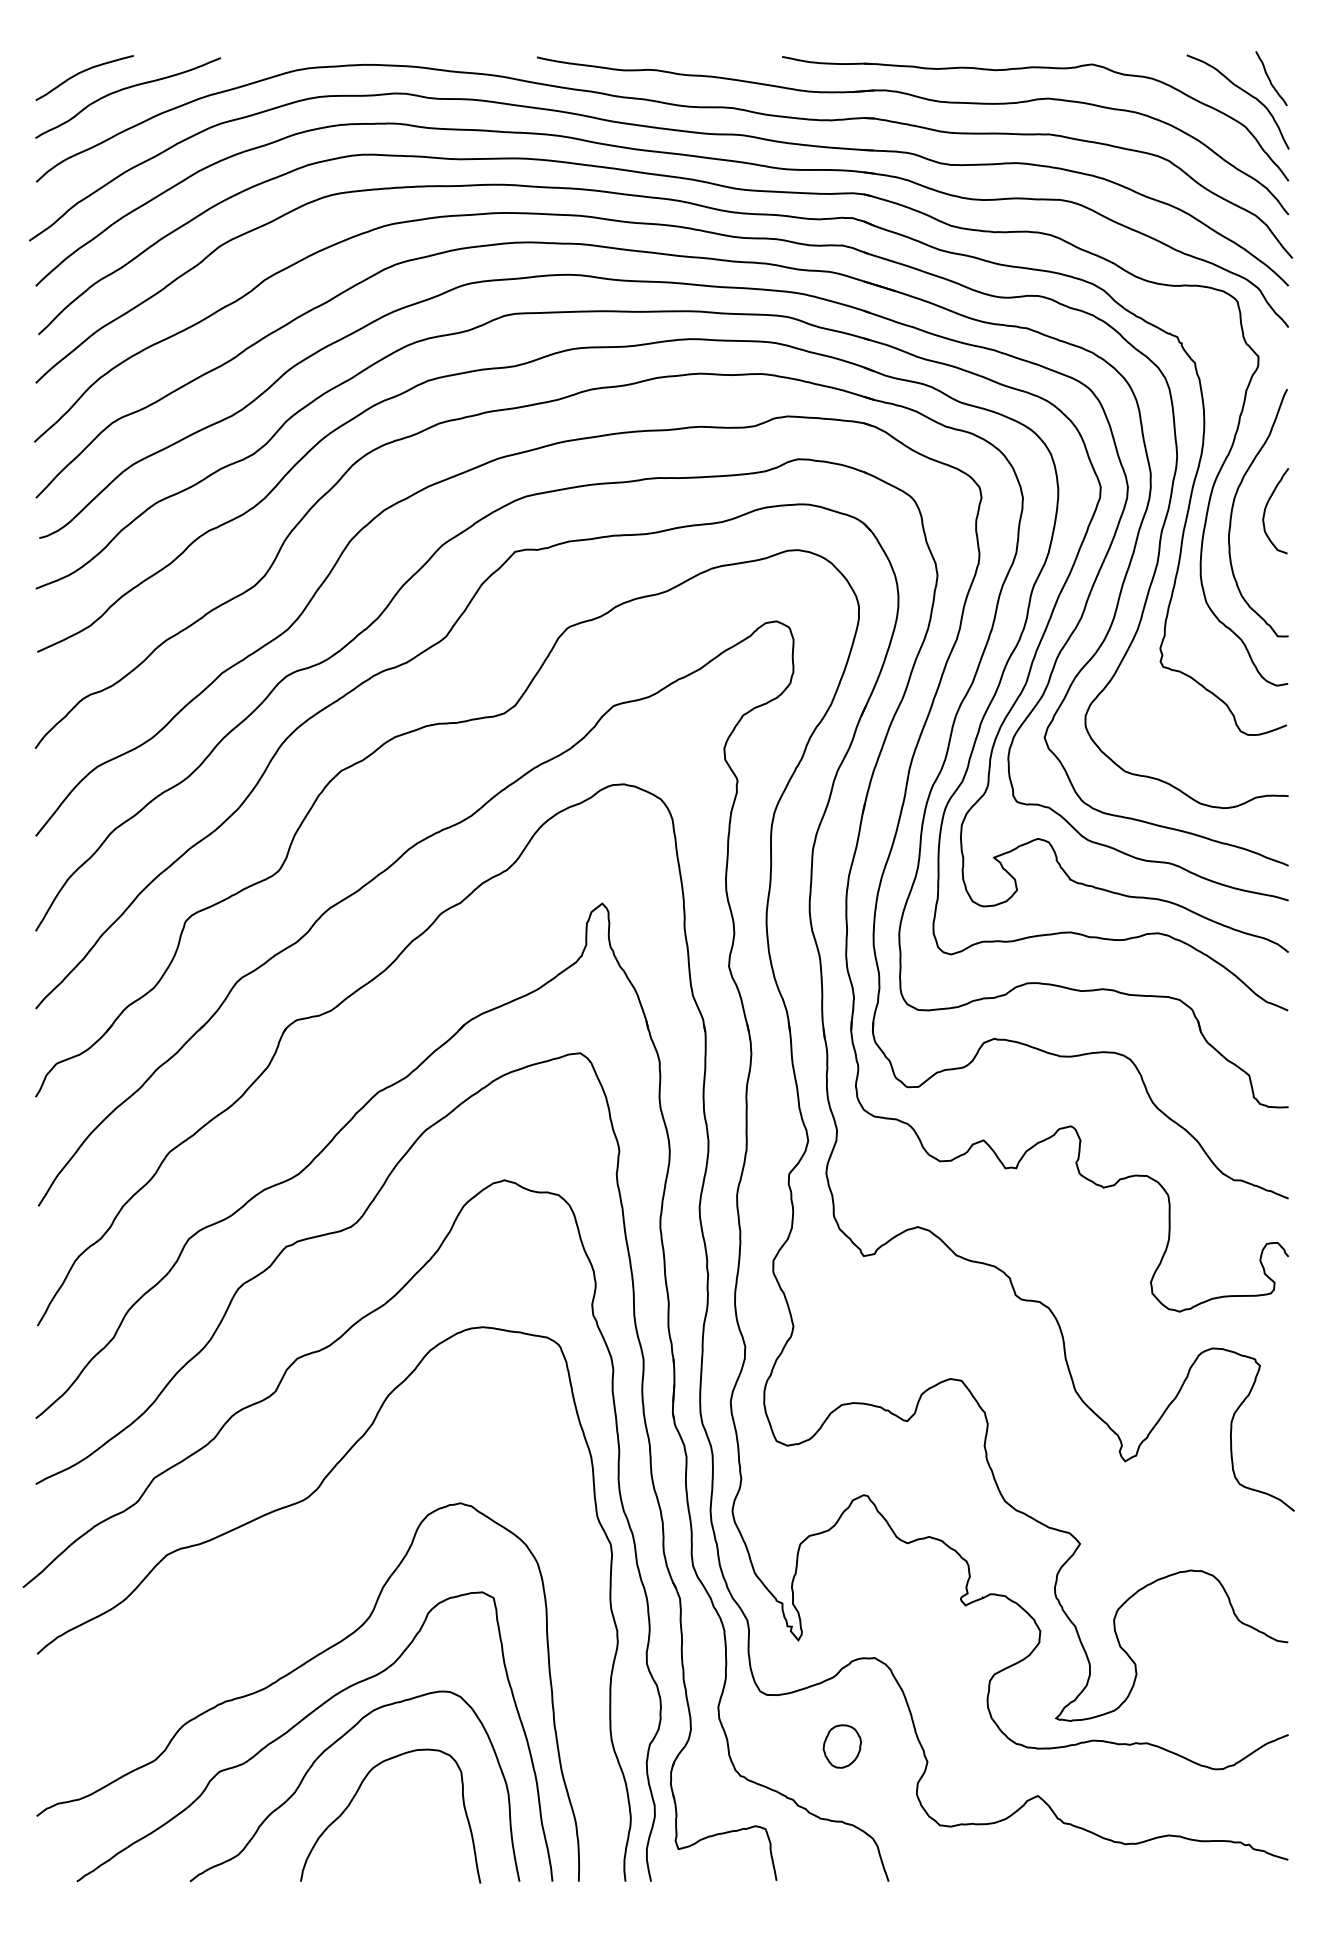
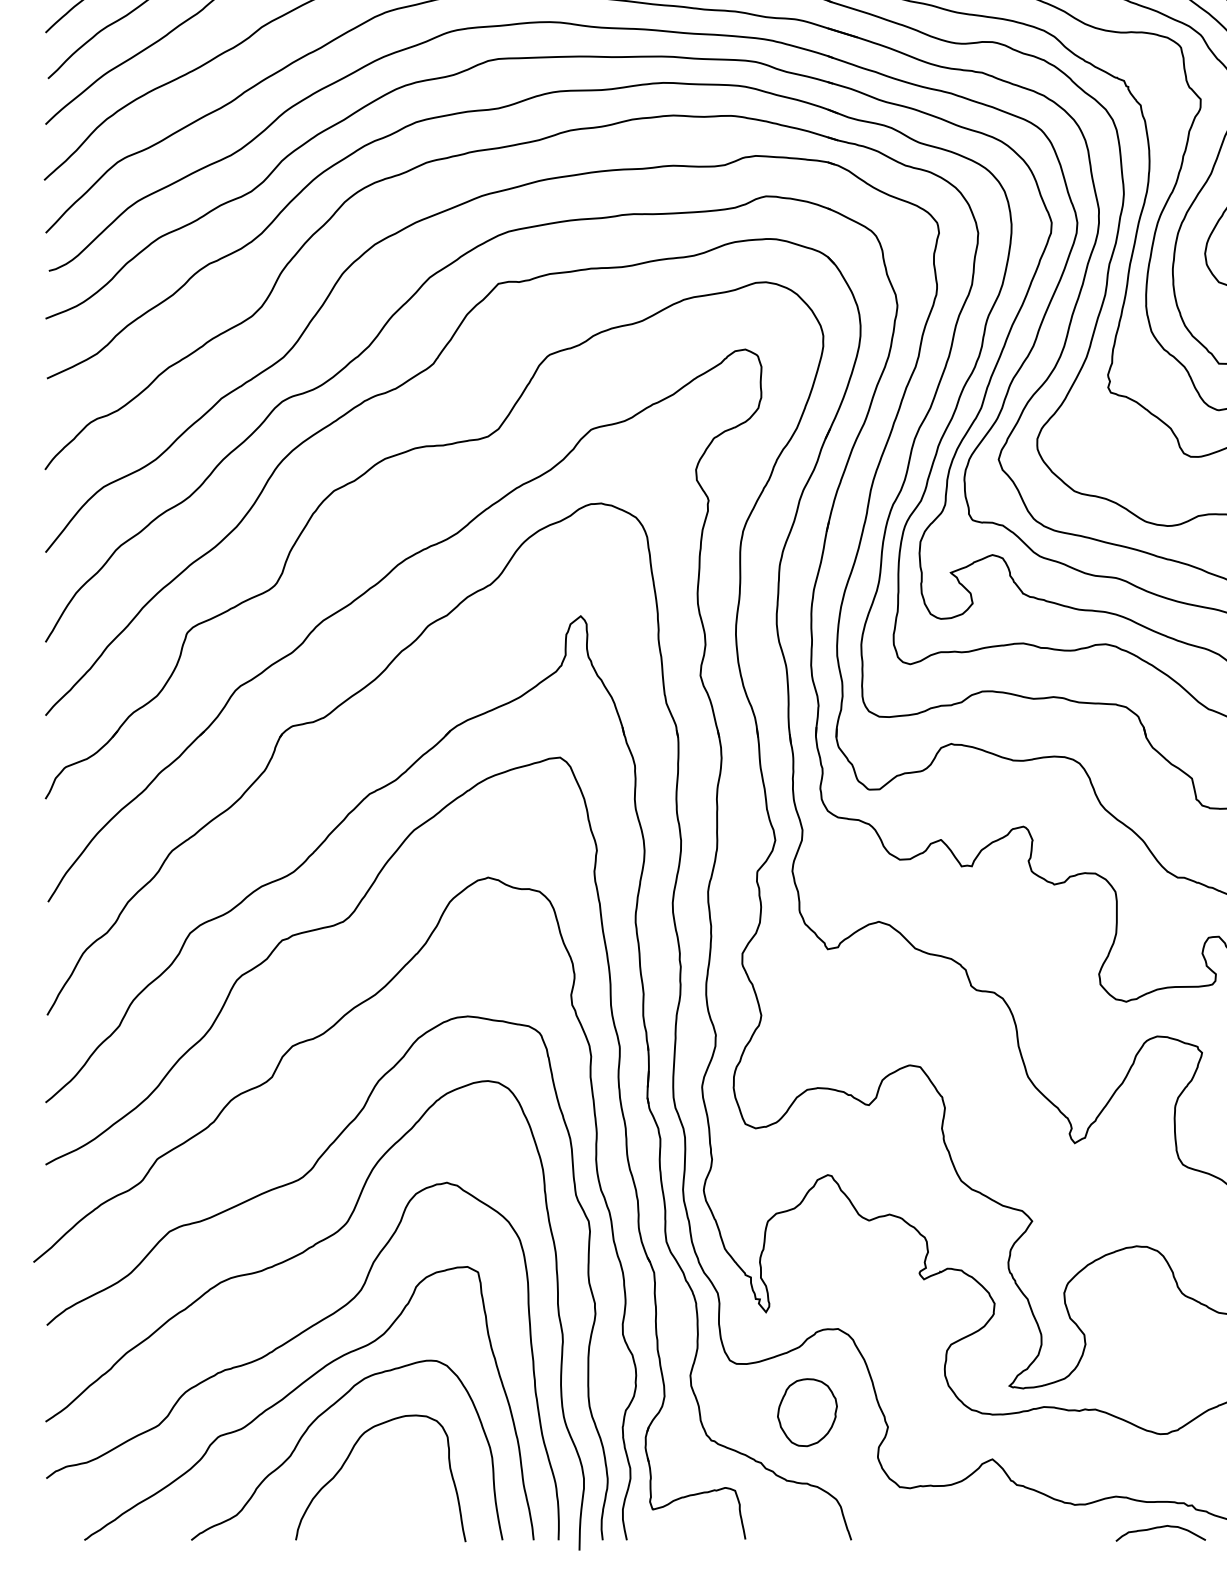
curve: (291, 1586) -> (287, 1261), added
part: (842, 1746) -> (807, 1412), size x1.67
curve: (1215, 1868) -> (1160, 1527), added

